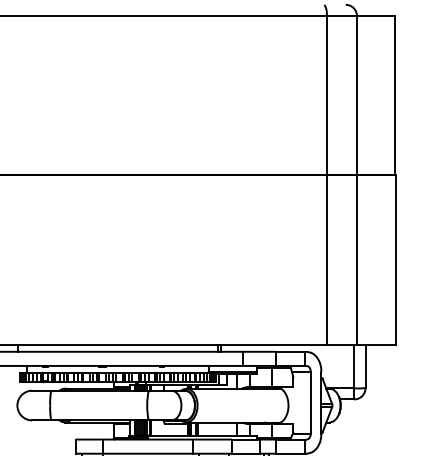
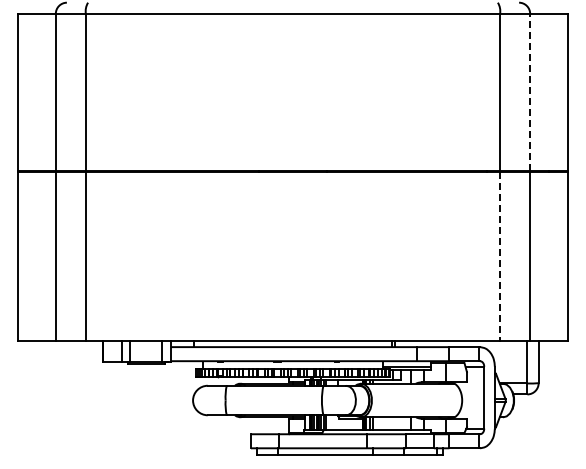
line: (357, 95) -> (530, 92), solid -> dashed
line: (327, 260) -> (500, 256), solid -> dashed

